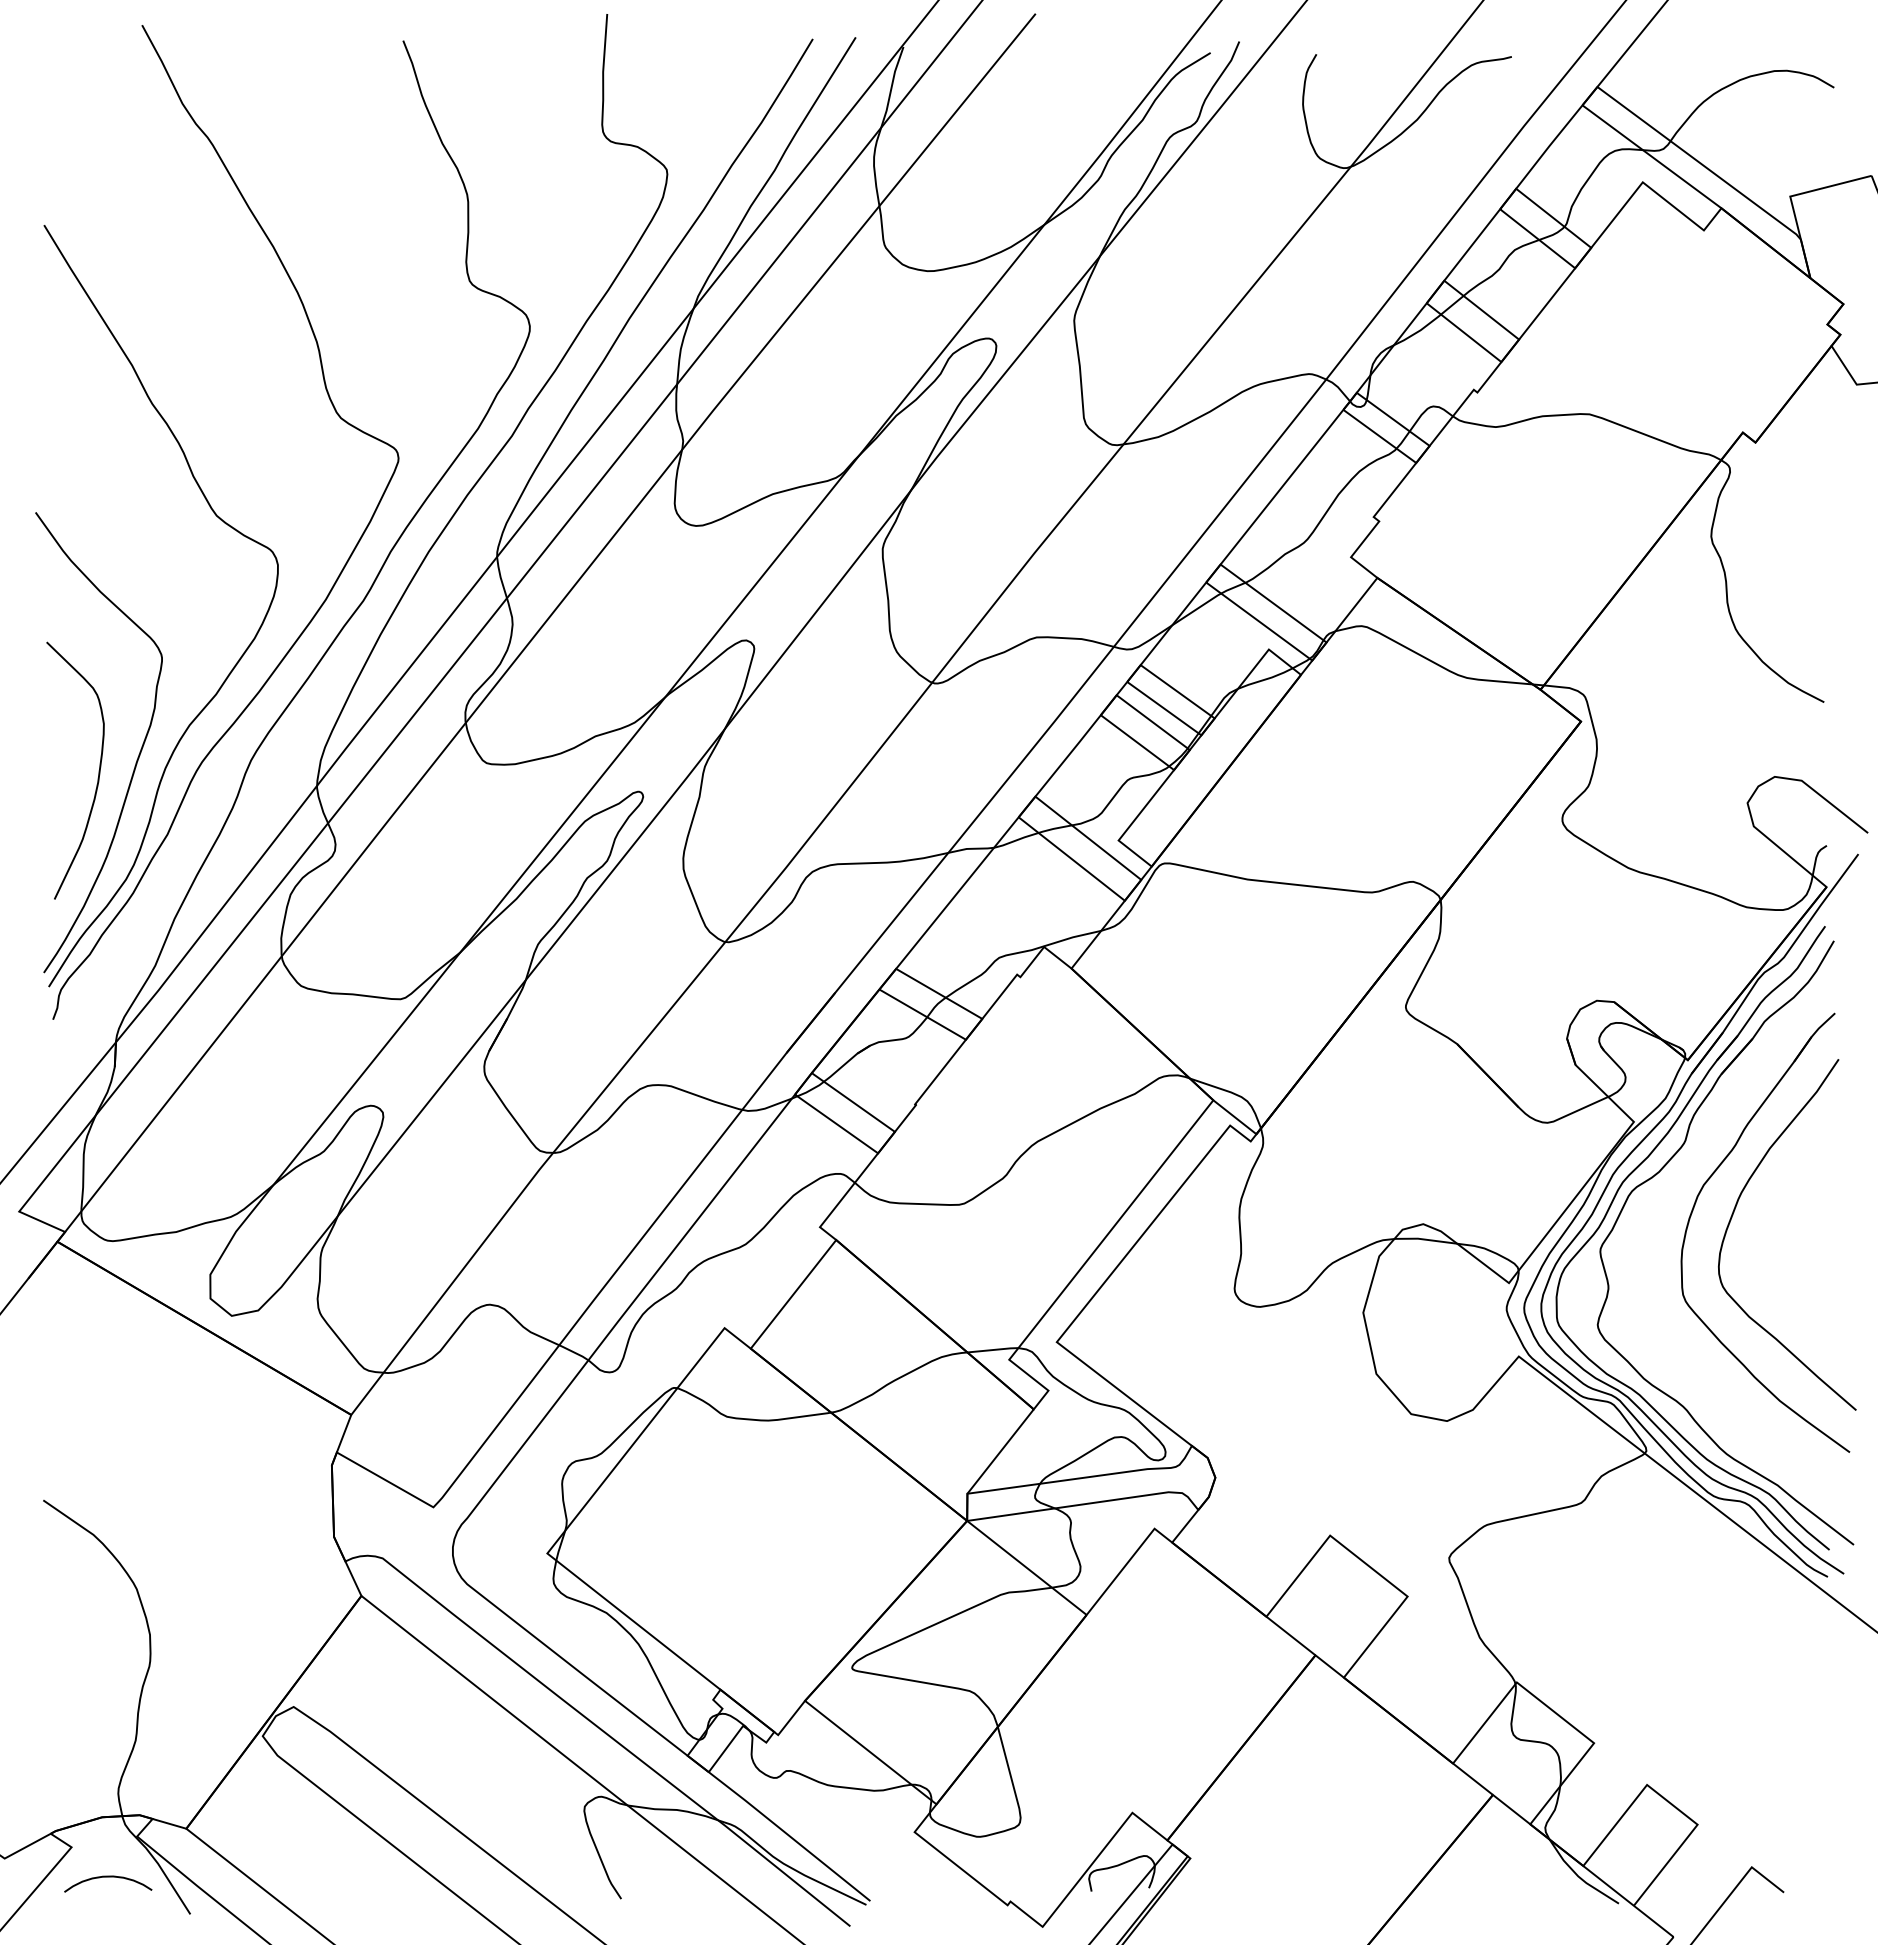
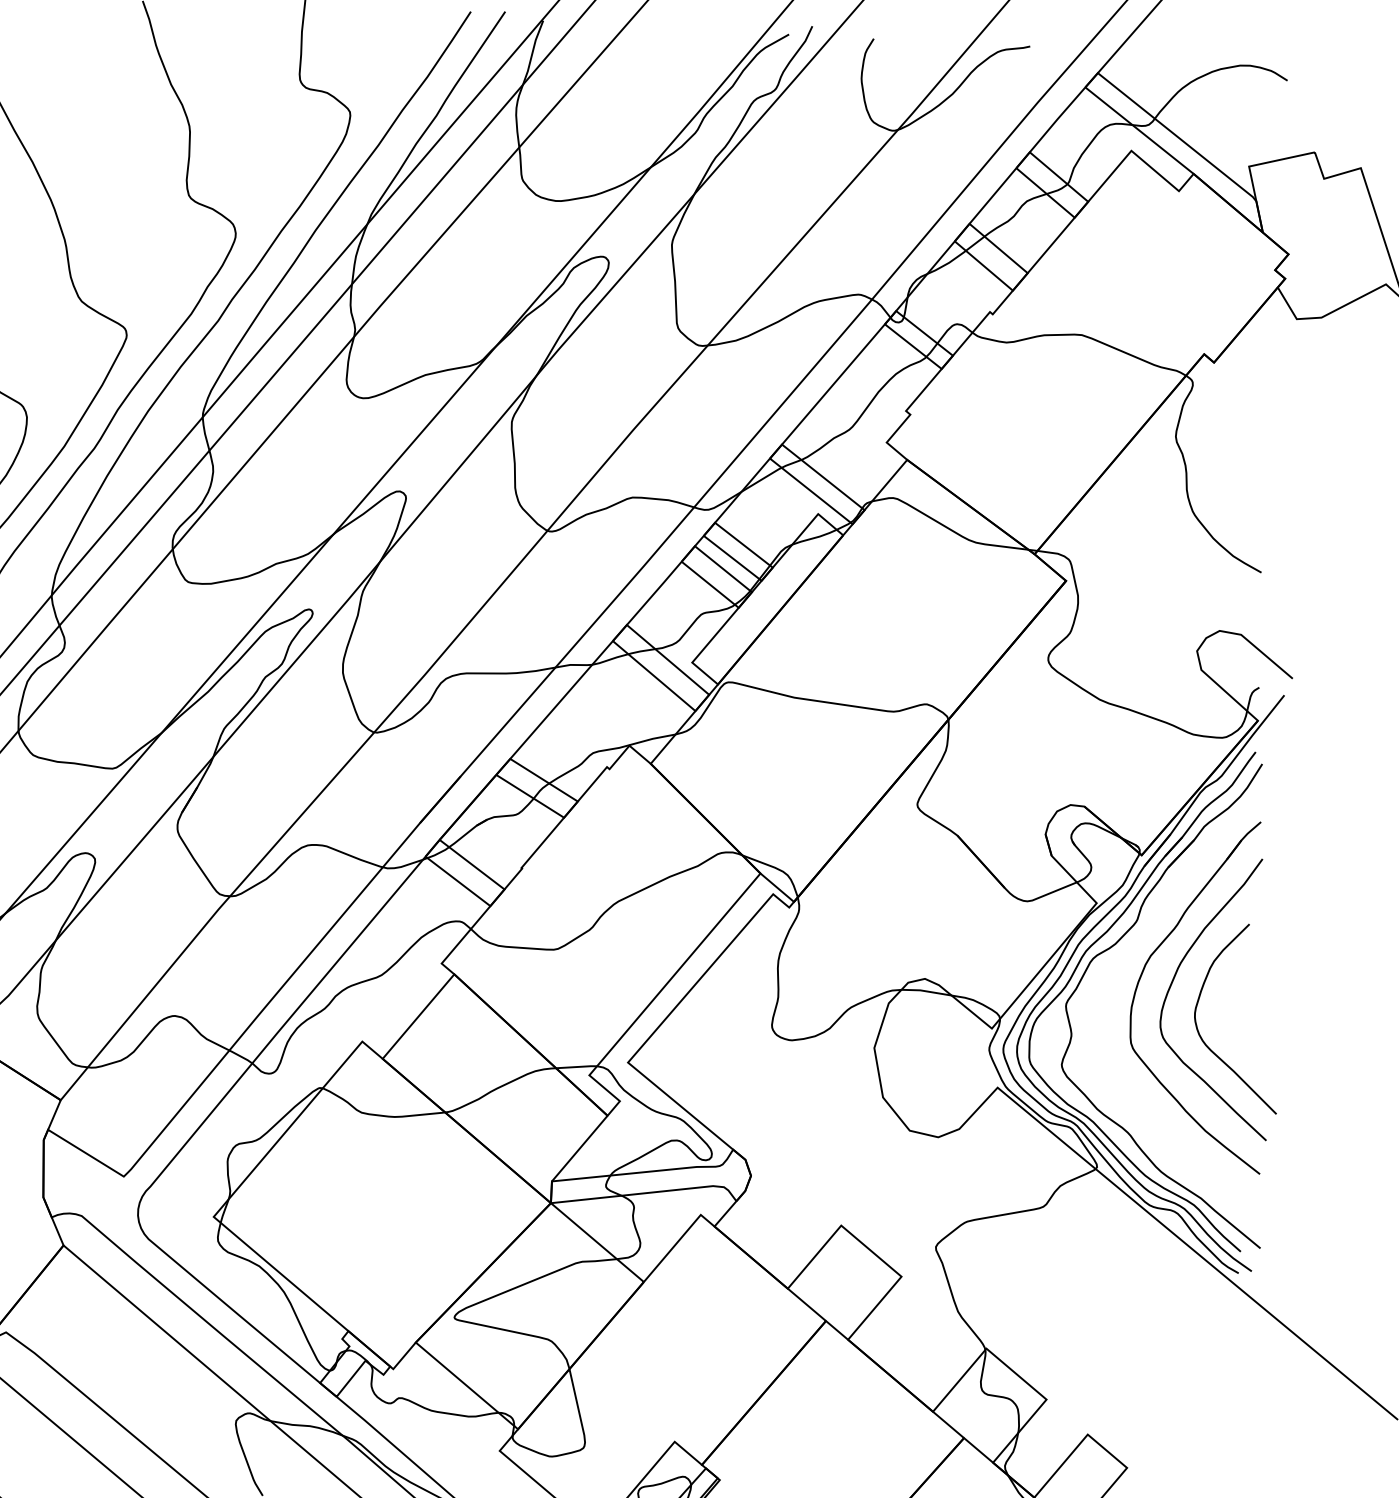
curve: (1775, 1290) -> (1205, 1042), added

